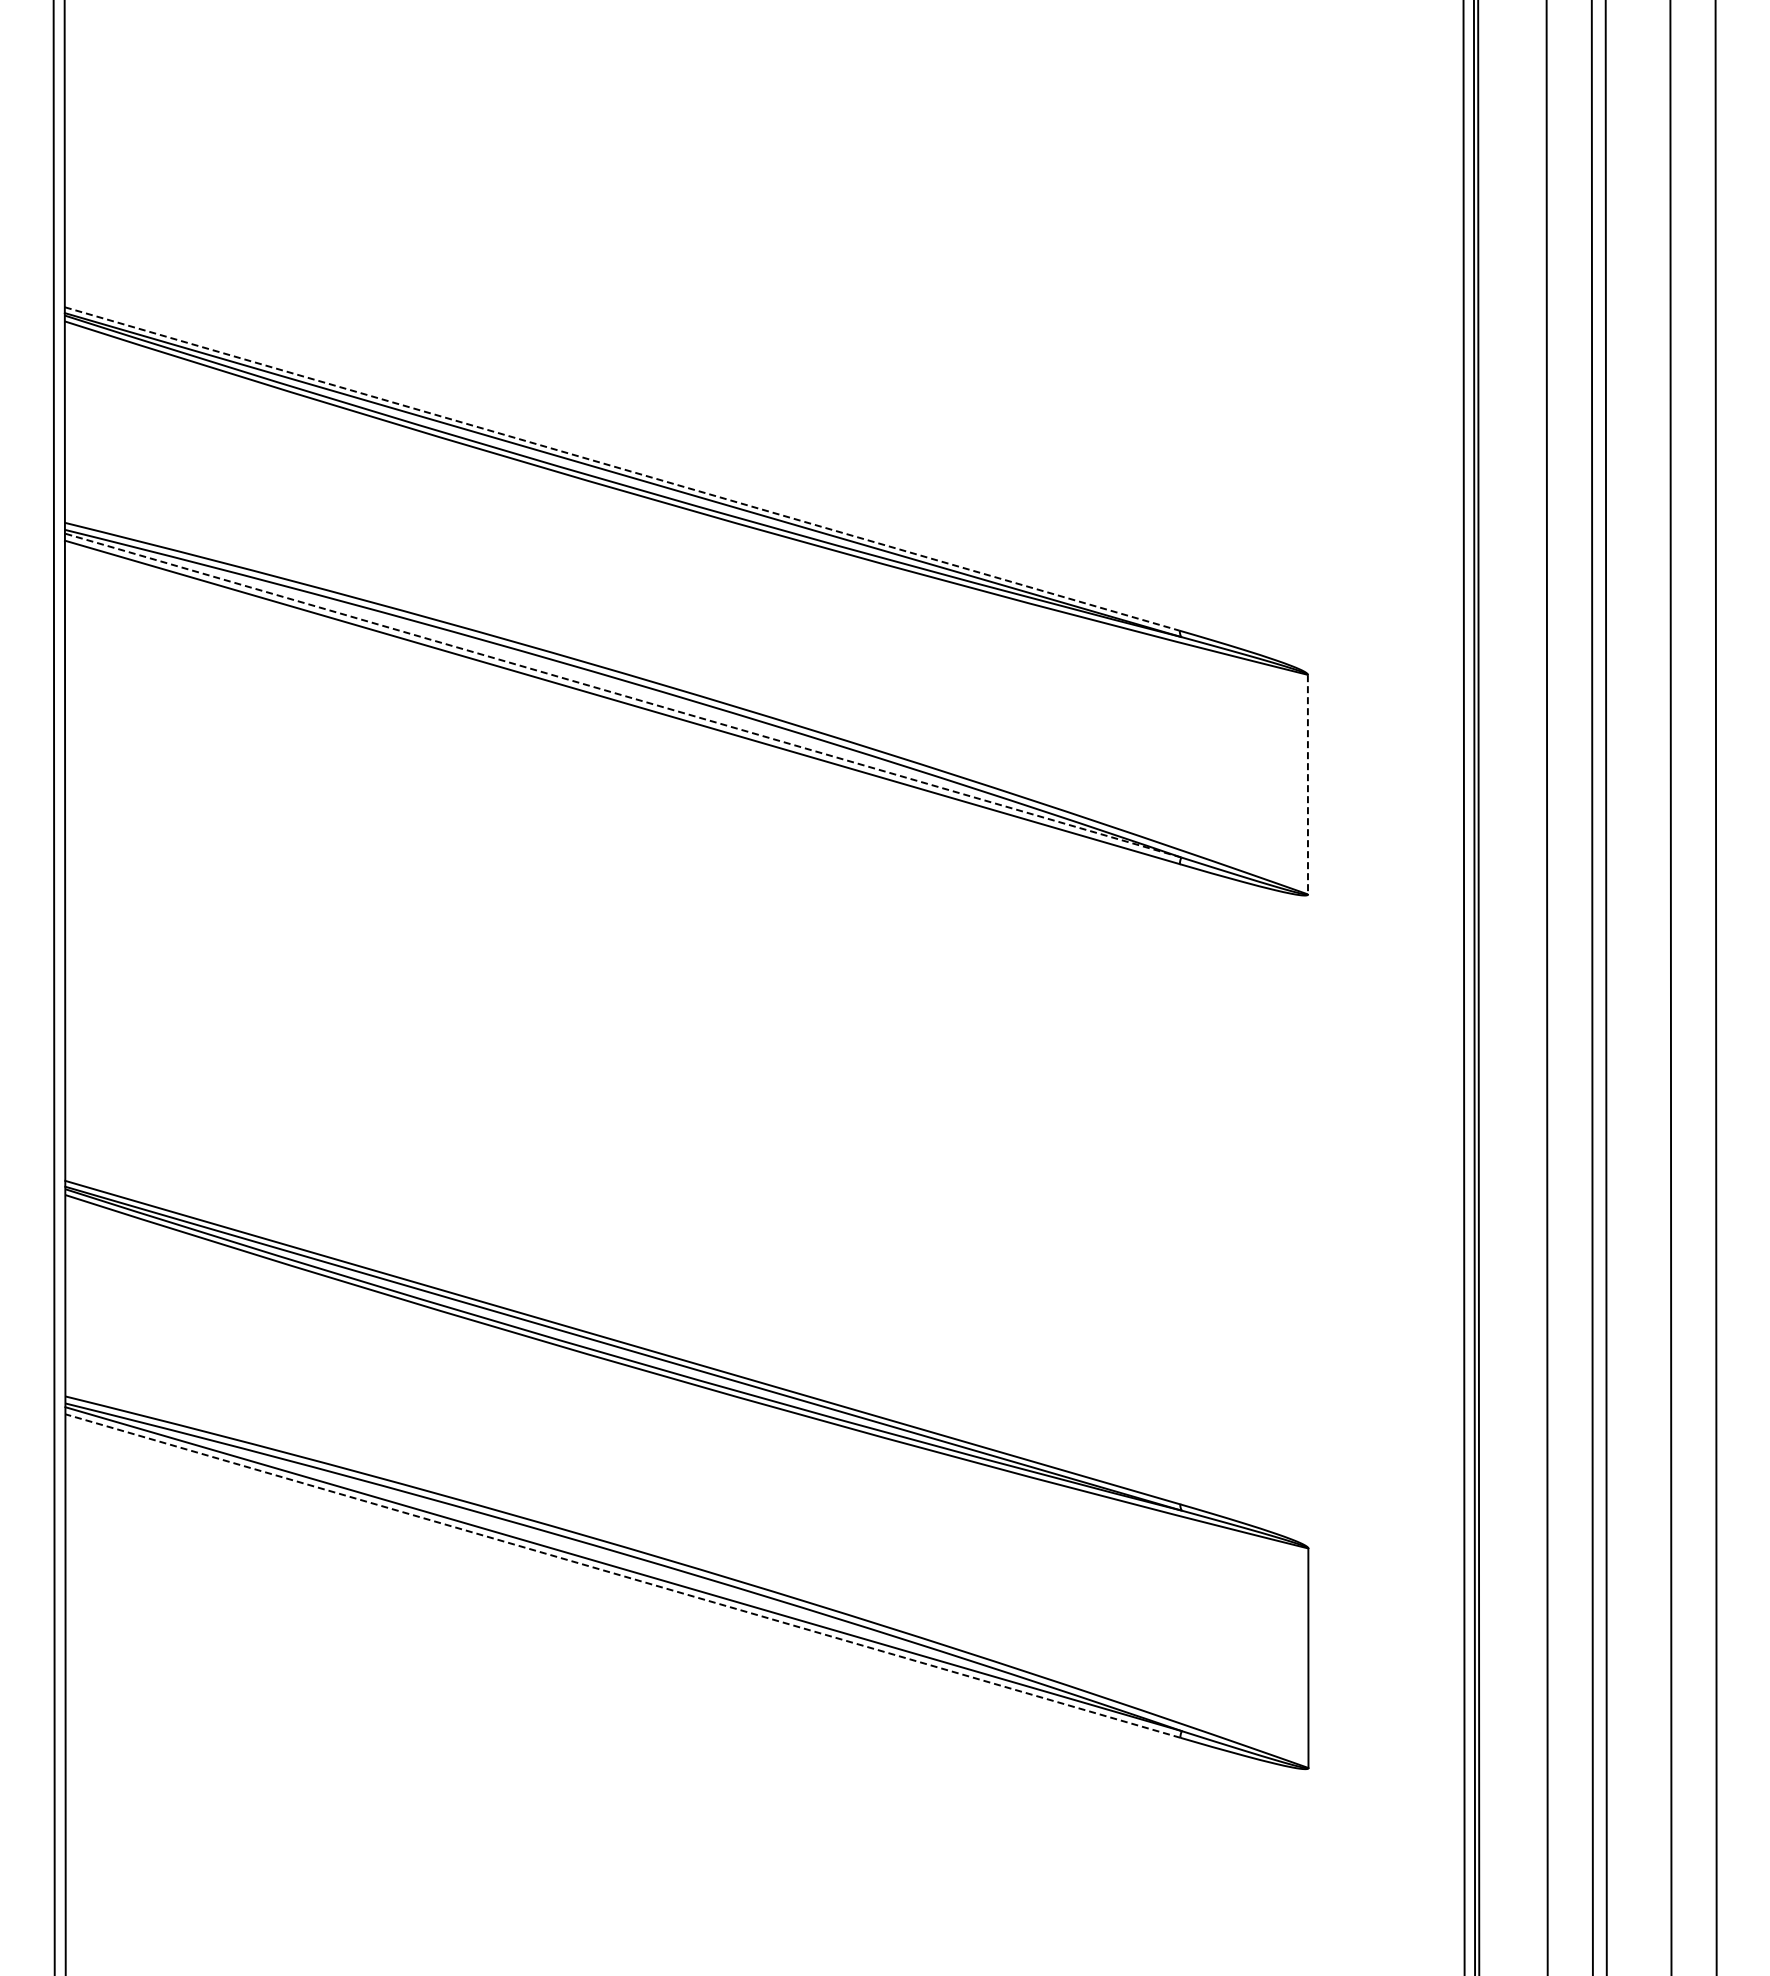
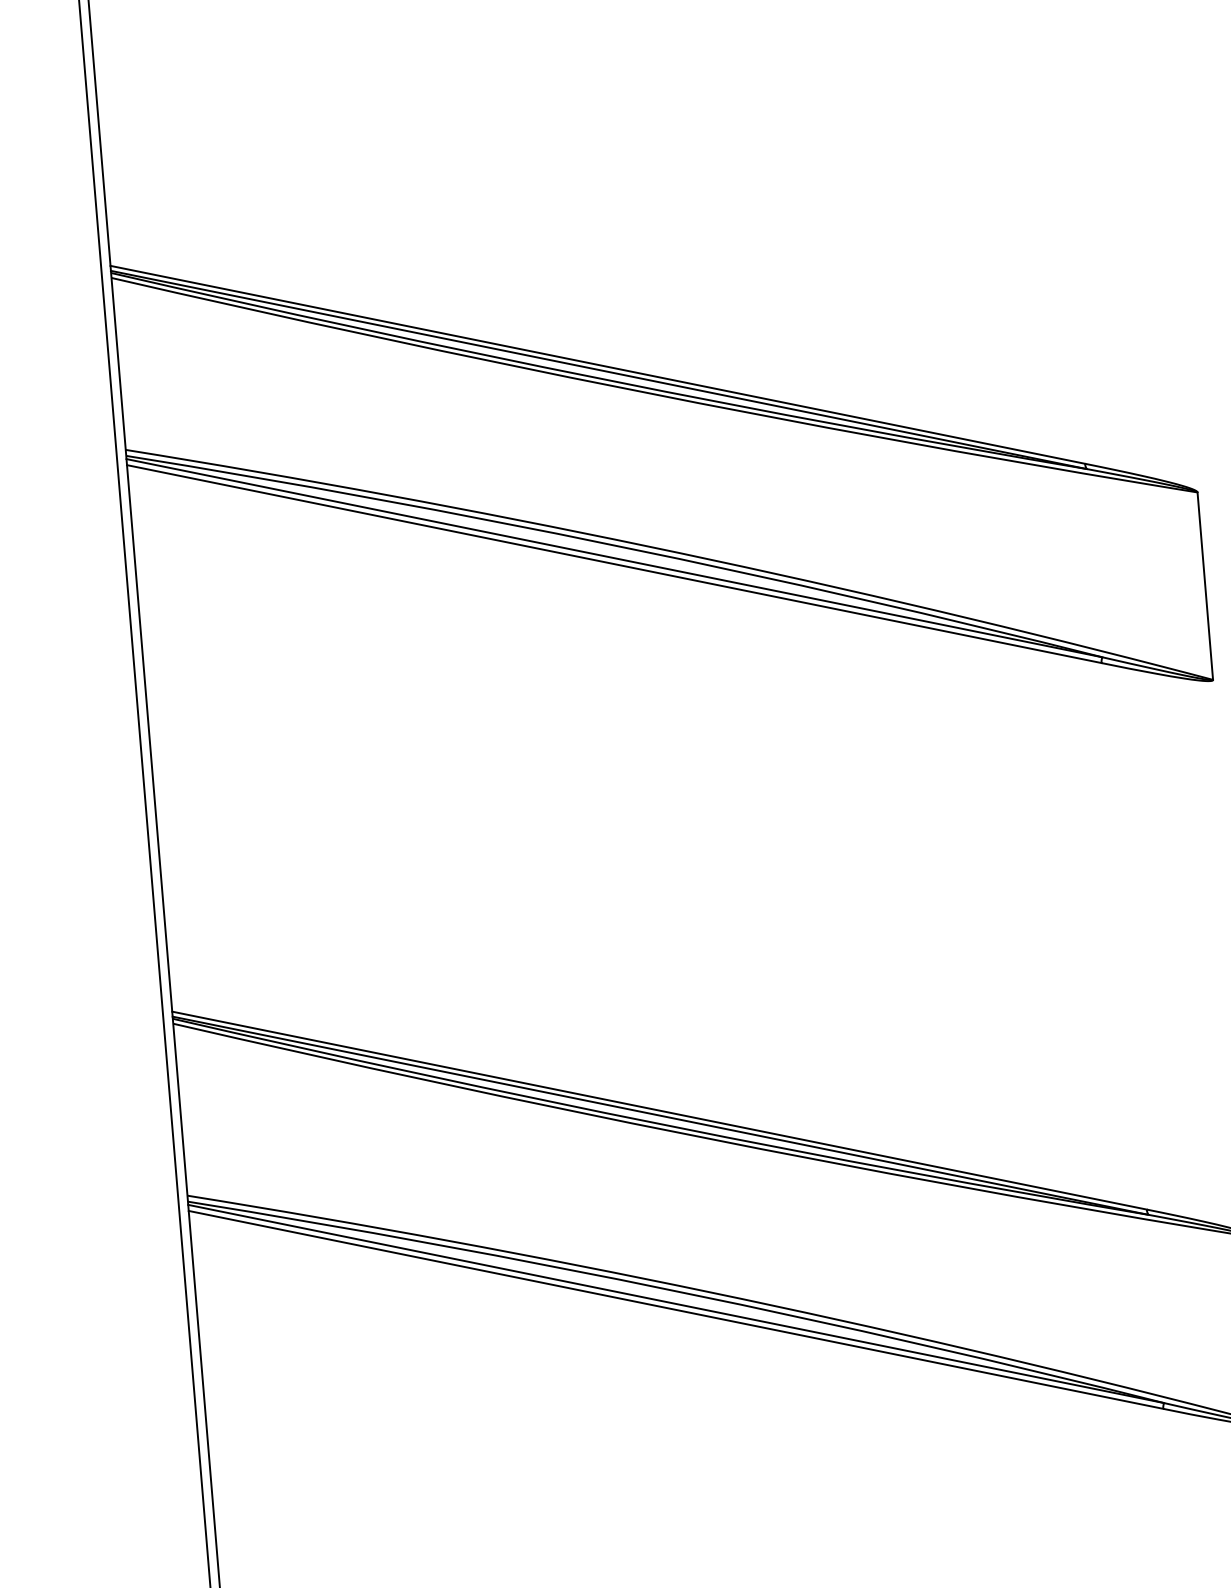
line: (622, 469) -> (598, 365), dashed -> solid
line: (622, 695) -> (613, 558), dashed -> solid
line: (1307, 785) -> (1204, 586), dashed -> solid
line: (622, 1575) -> (675, 1309), dashed -> solid

